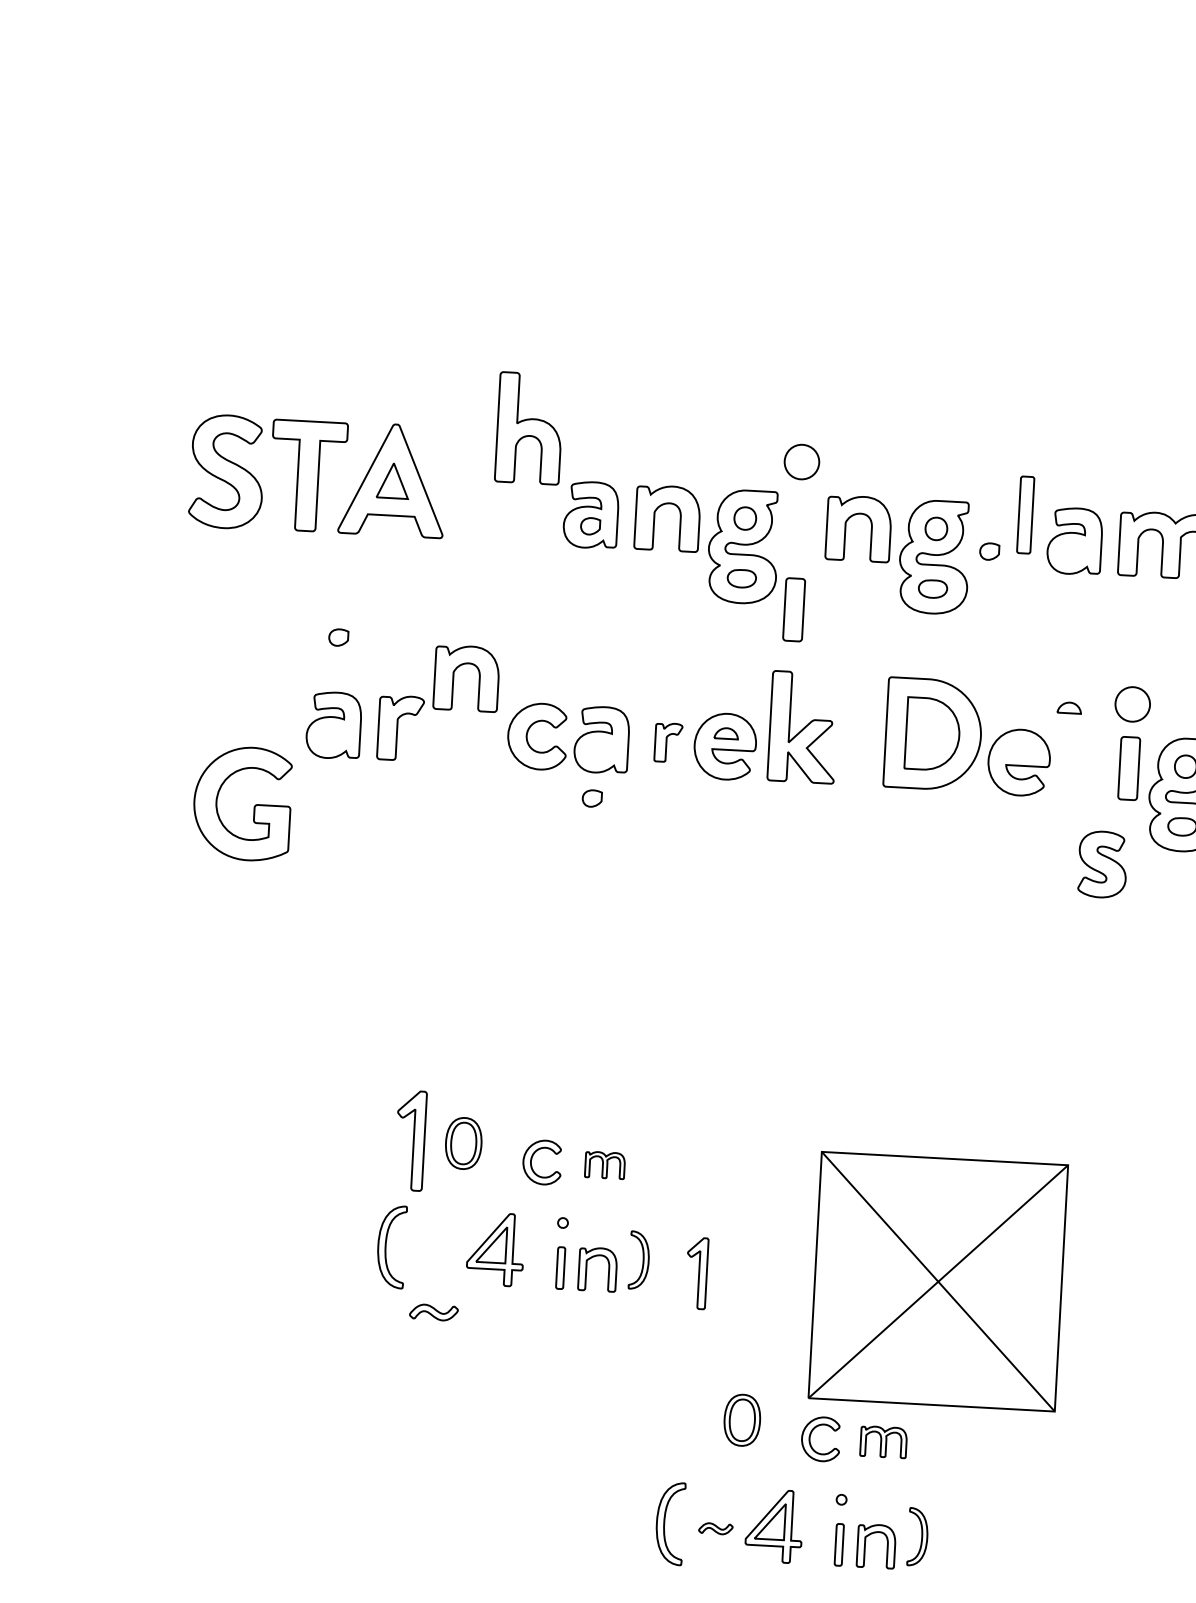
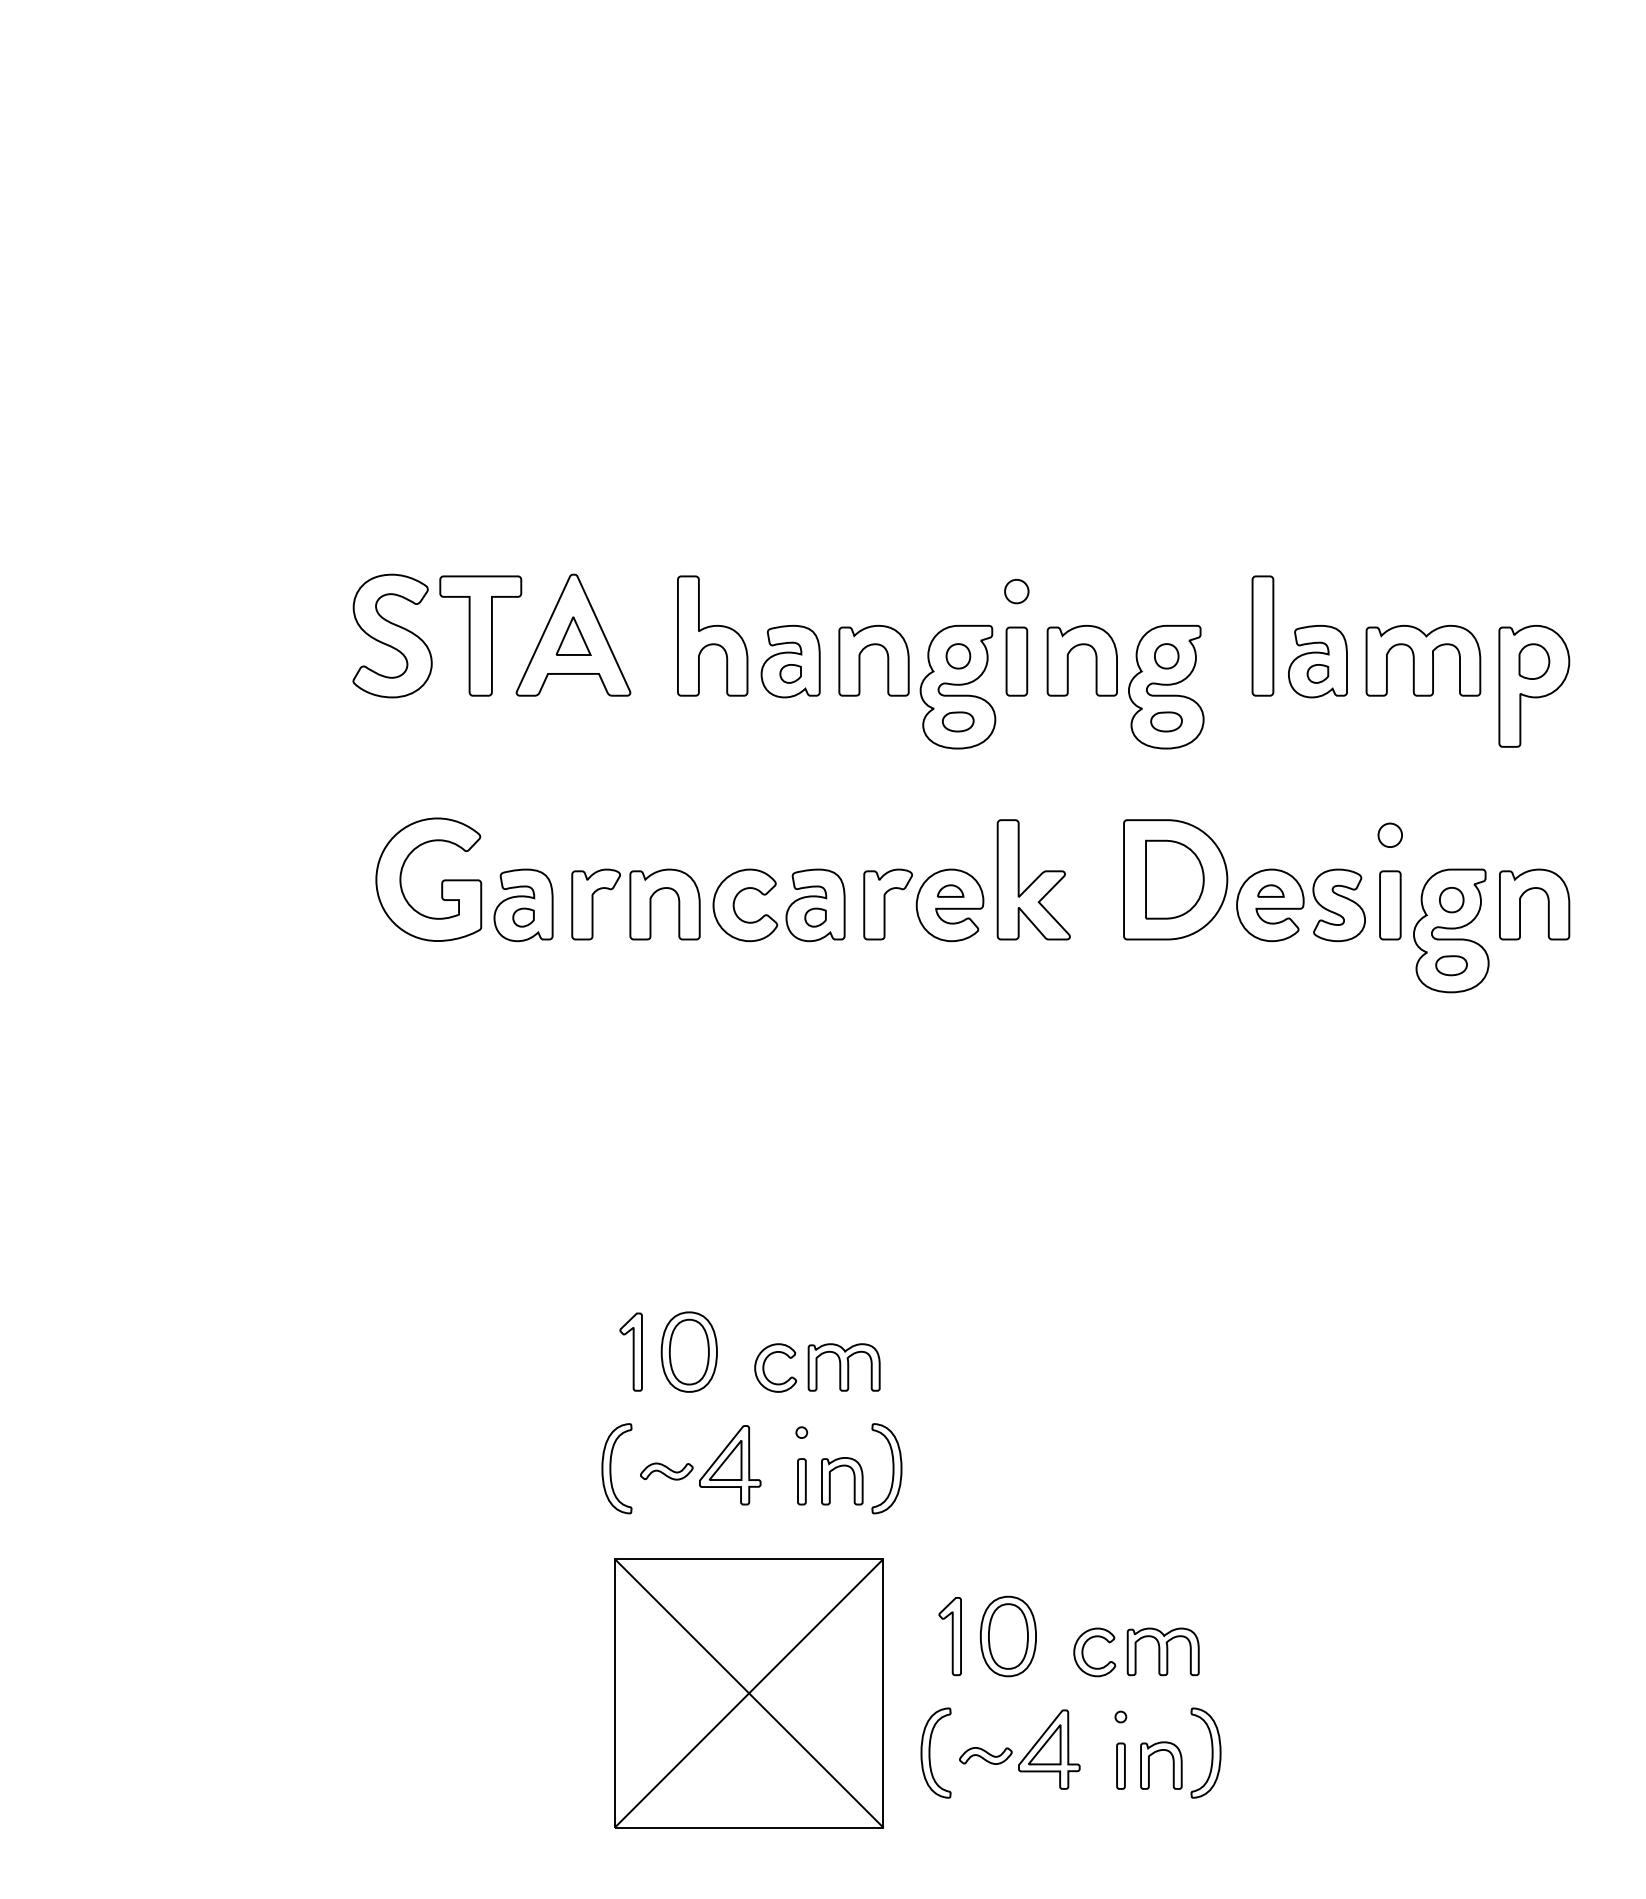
part: (529, 427) -> (712, 635), moved
part: (801, 461) -> (1016, 591), size x0.62
part: (1025, 514) -> (1262, 635), size x1.43
part: (989, 551) -> (1317, 673), moved
part: (793, 609) -> (1016, 661), moved
part: (338, 637) -> (523, 917), moved
part: (454, 677) -> (651, 904), moved
part: (1131, 703) -> (1389, 834), size x0.62
part: (1069, 707) -> (1270, 890), moved
part: (667, 742) -> (887, 904), size x1.67
part: (592, 798) -> (815, 917), moved
part: (254, 805) -> (441, 881), moved
part: (1102, 864) -> (1338, 905), moved
part: (409, 1140) -> (630, 1351), size x0.71
part: (463, 1142) -> (688, 1351), size x1.43
part: (604, 1165) -> (843, 1367), size x1.67
part: (638, 1260) -> (886, 1468), size x1.43
part: (696, 1273) -> (949, 1636), moved
part: (937, 1281) -> (748, 1693), moved
part: (433, 1312) -> (666, 1471), moved
part: (741, 1420) -> (1007, 1636), size x1.43
part: (883, 1441) -> (1162, 1651), size x1.43
part: (715, 1528) -> (985, 1755), size x1.43
part: (917, 1536) -> (1205, 1752), size x1.43

